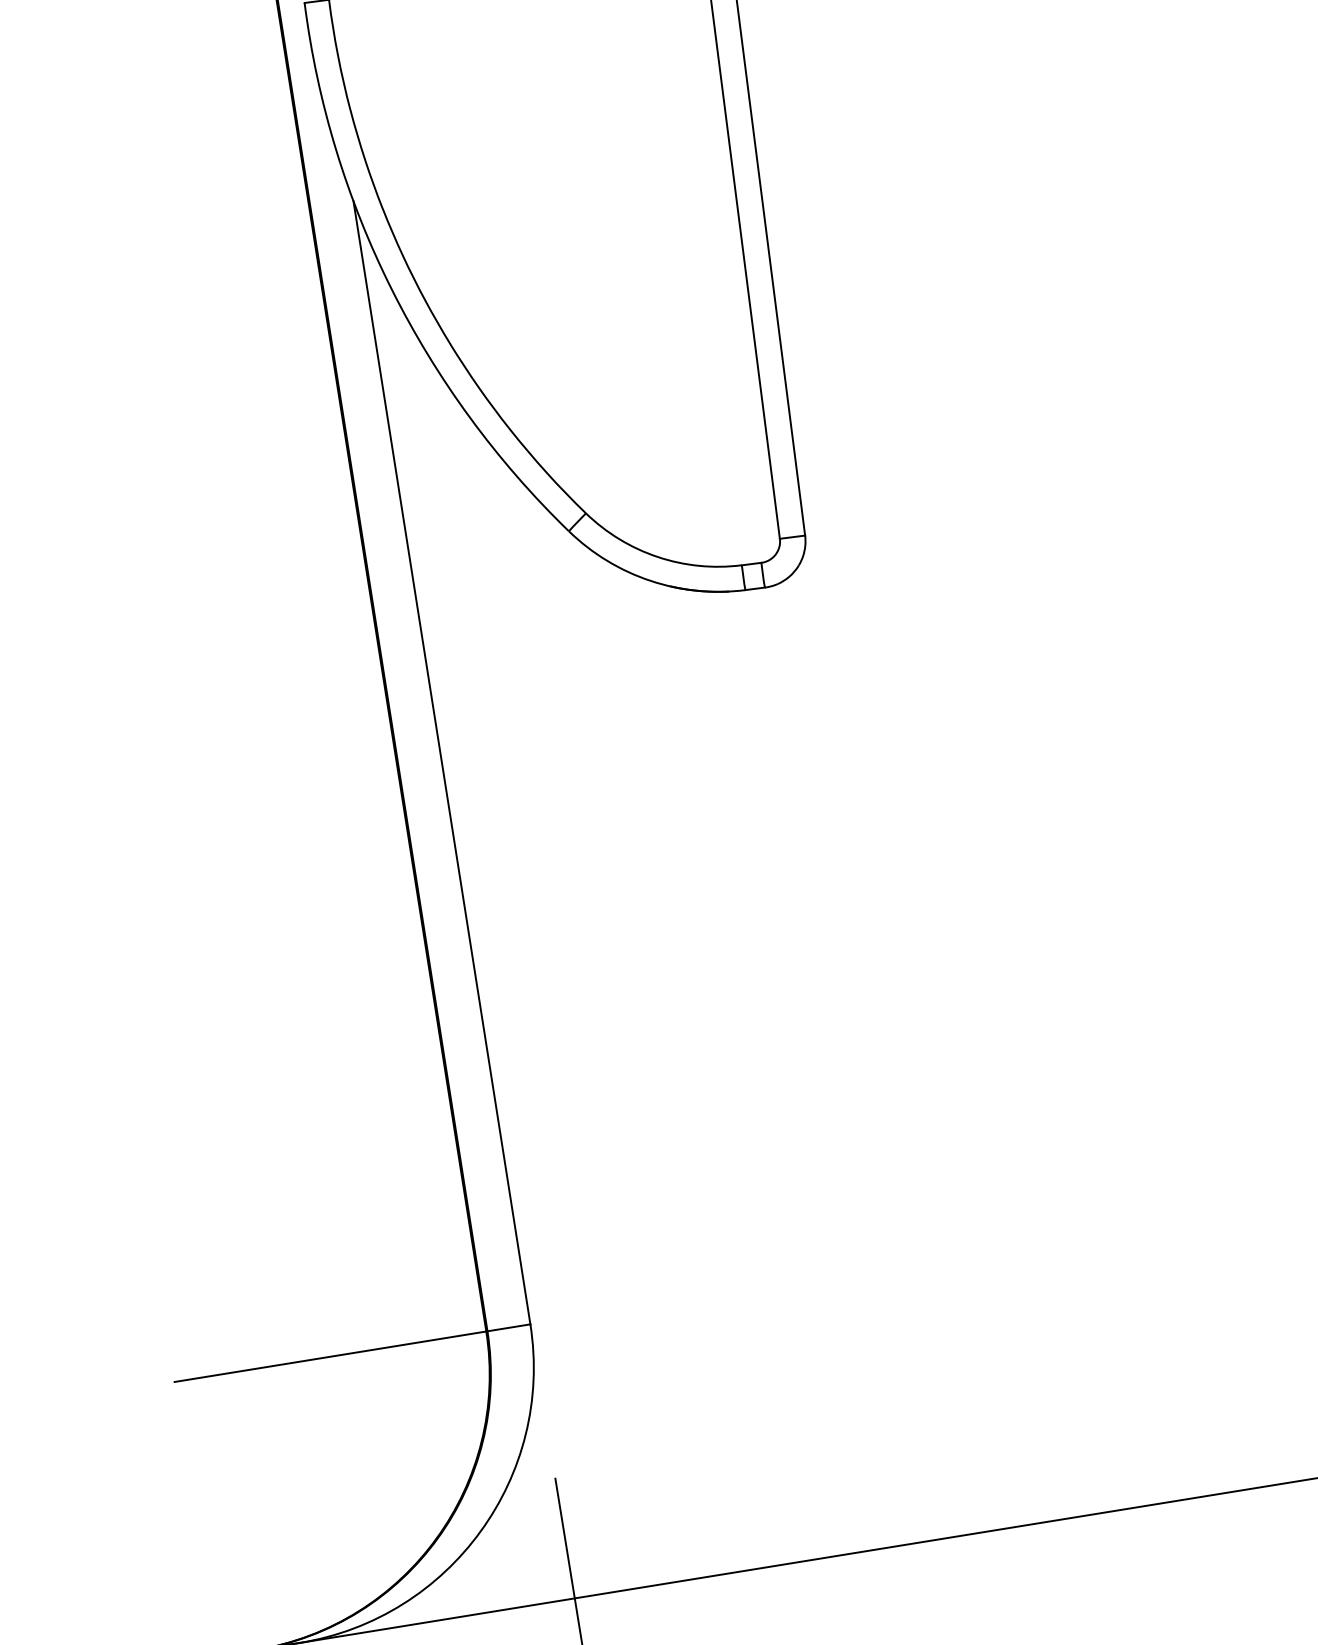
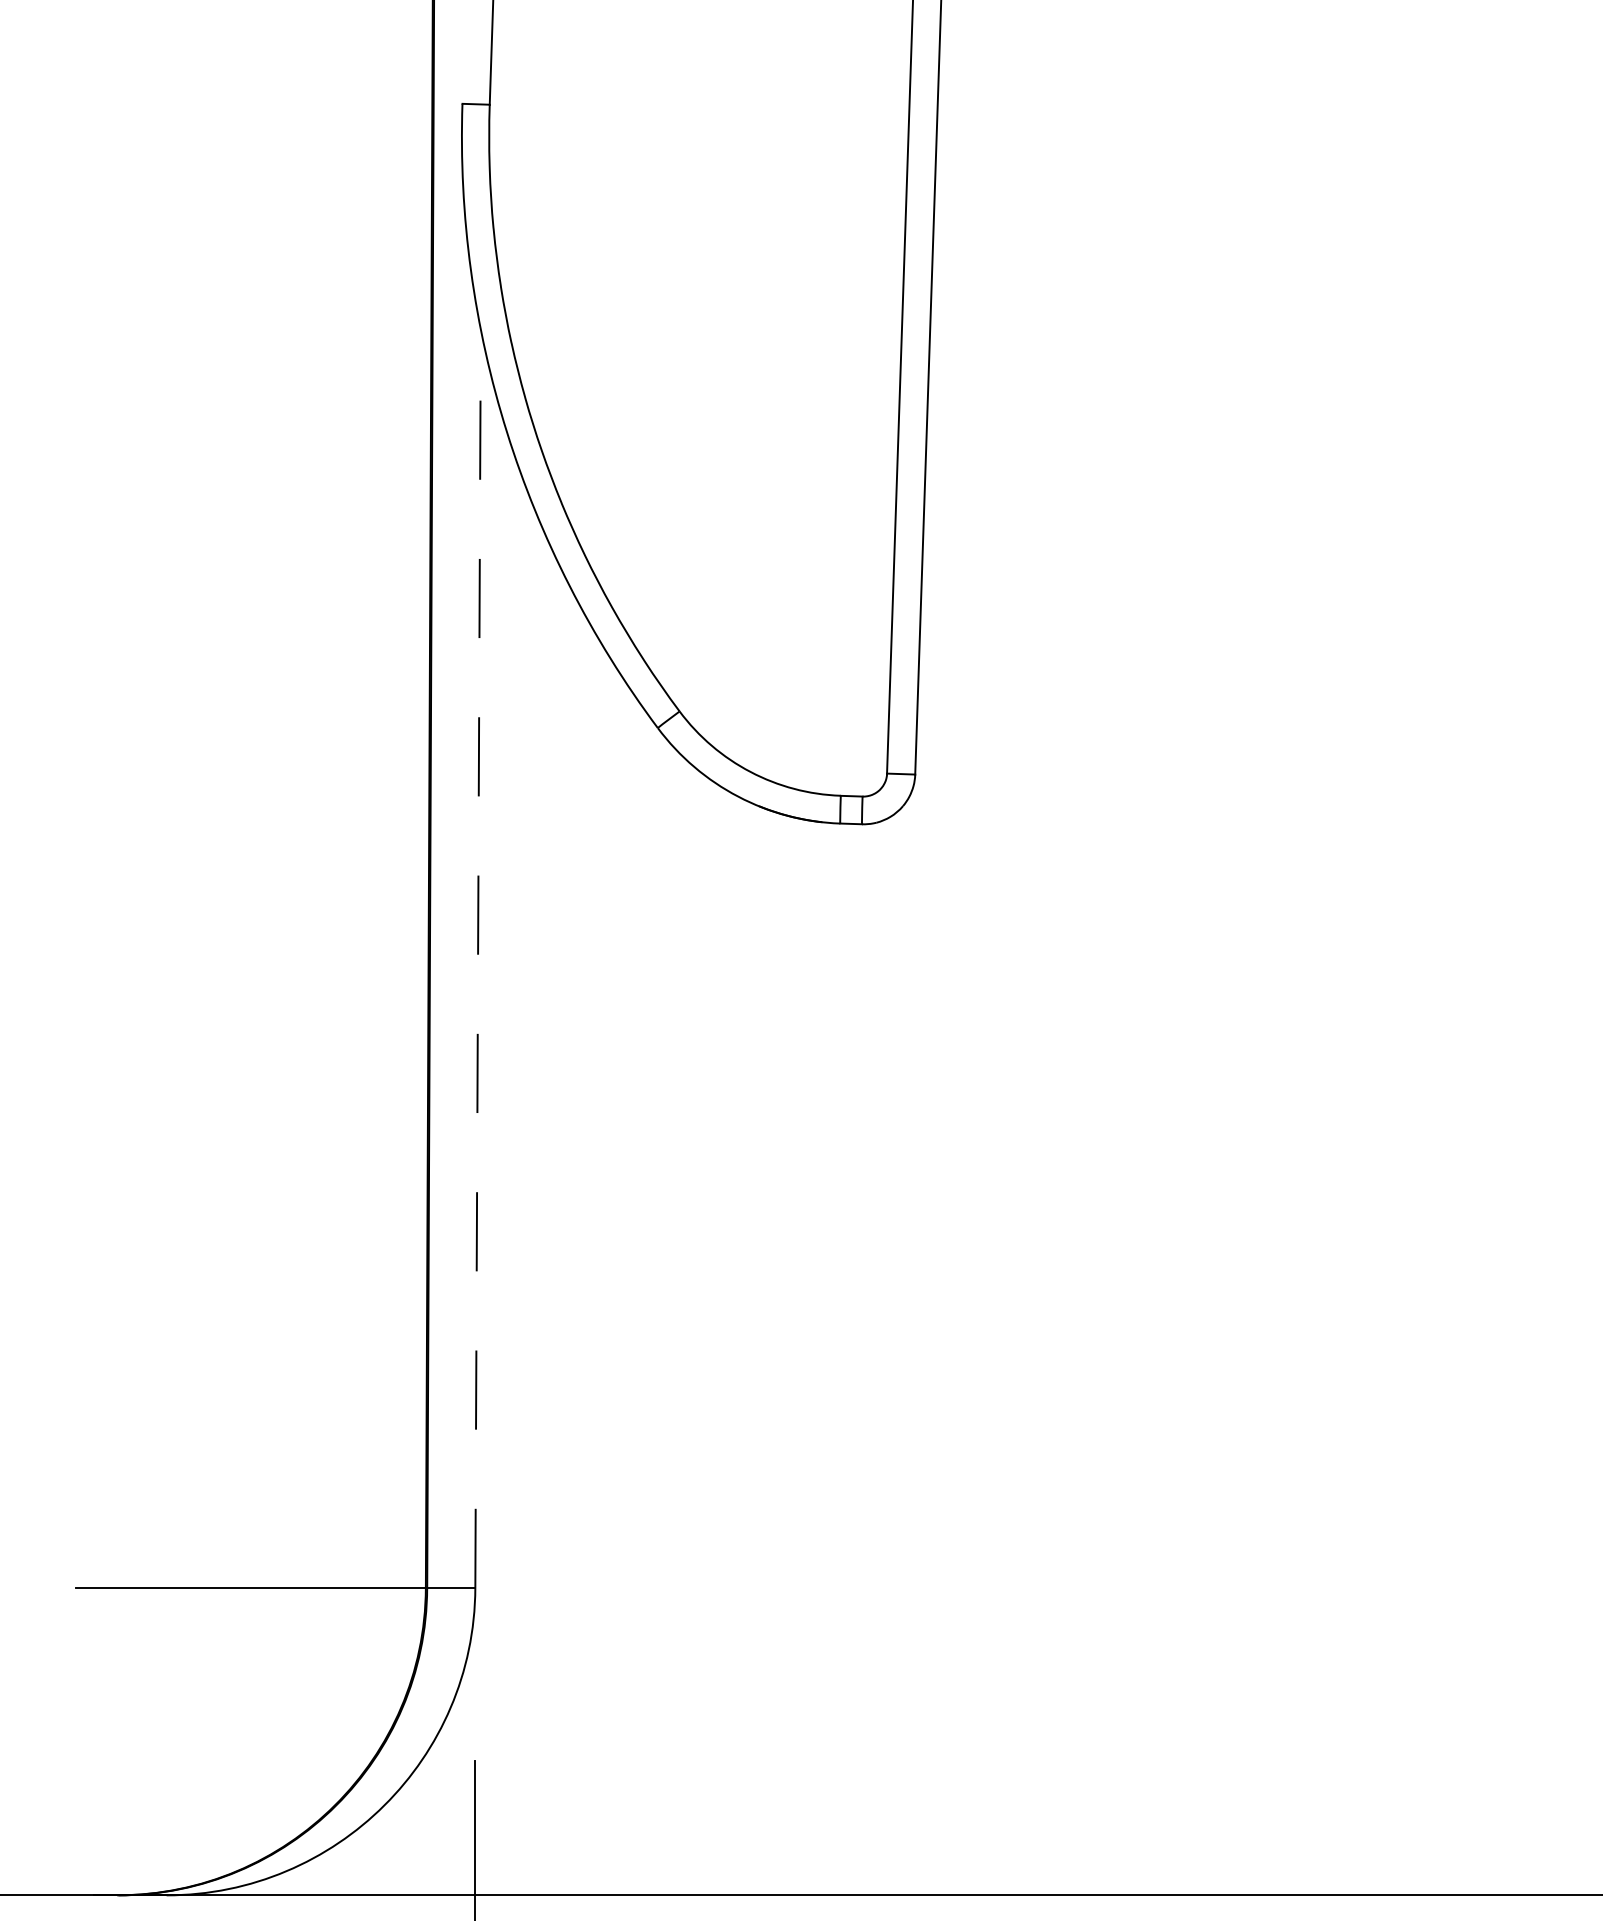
line: (442, 762) -> (478, 958), solid -> dashed

